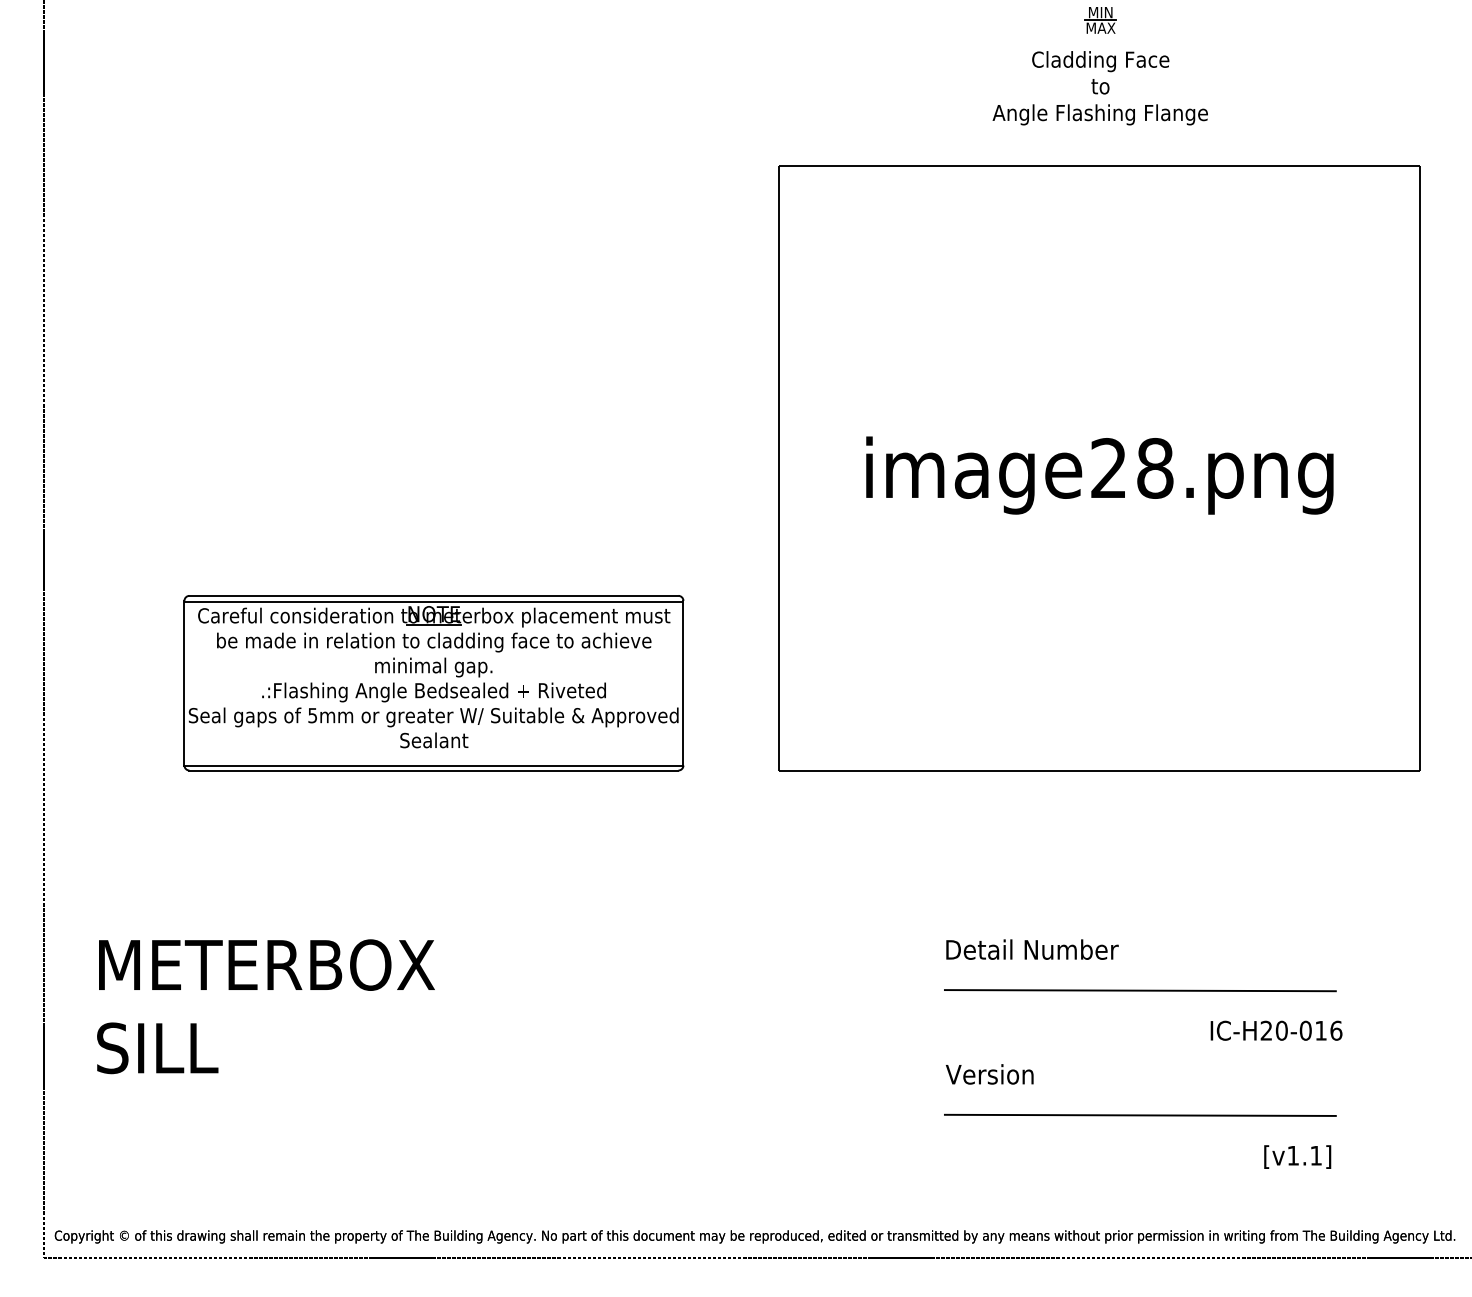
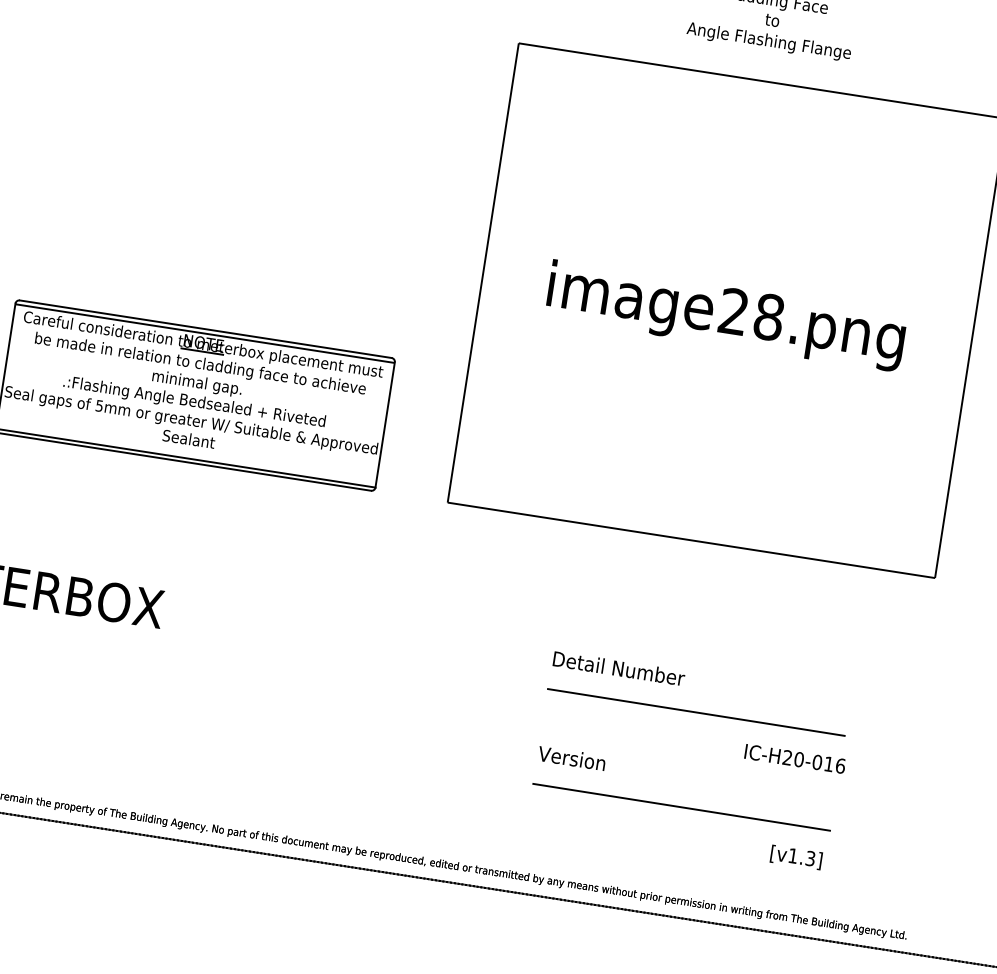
text: (1315, 1155) -> (810, 858), [v1.1] -> [v1.3]

